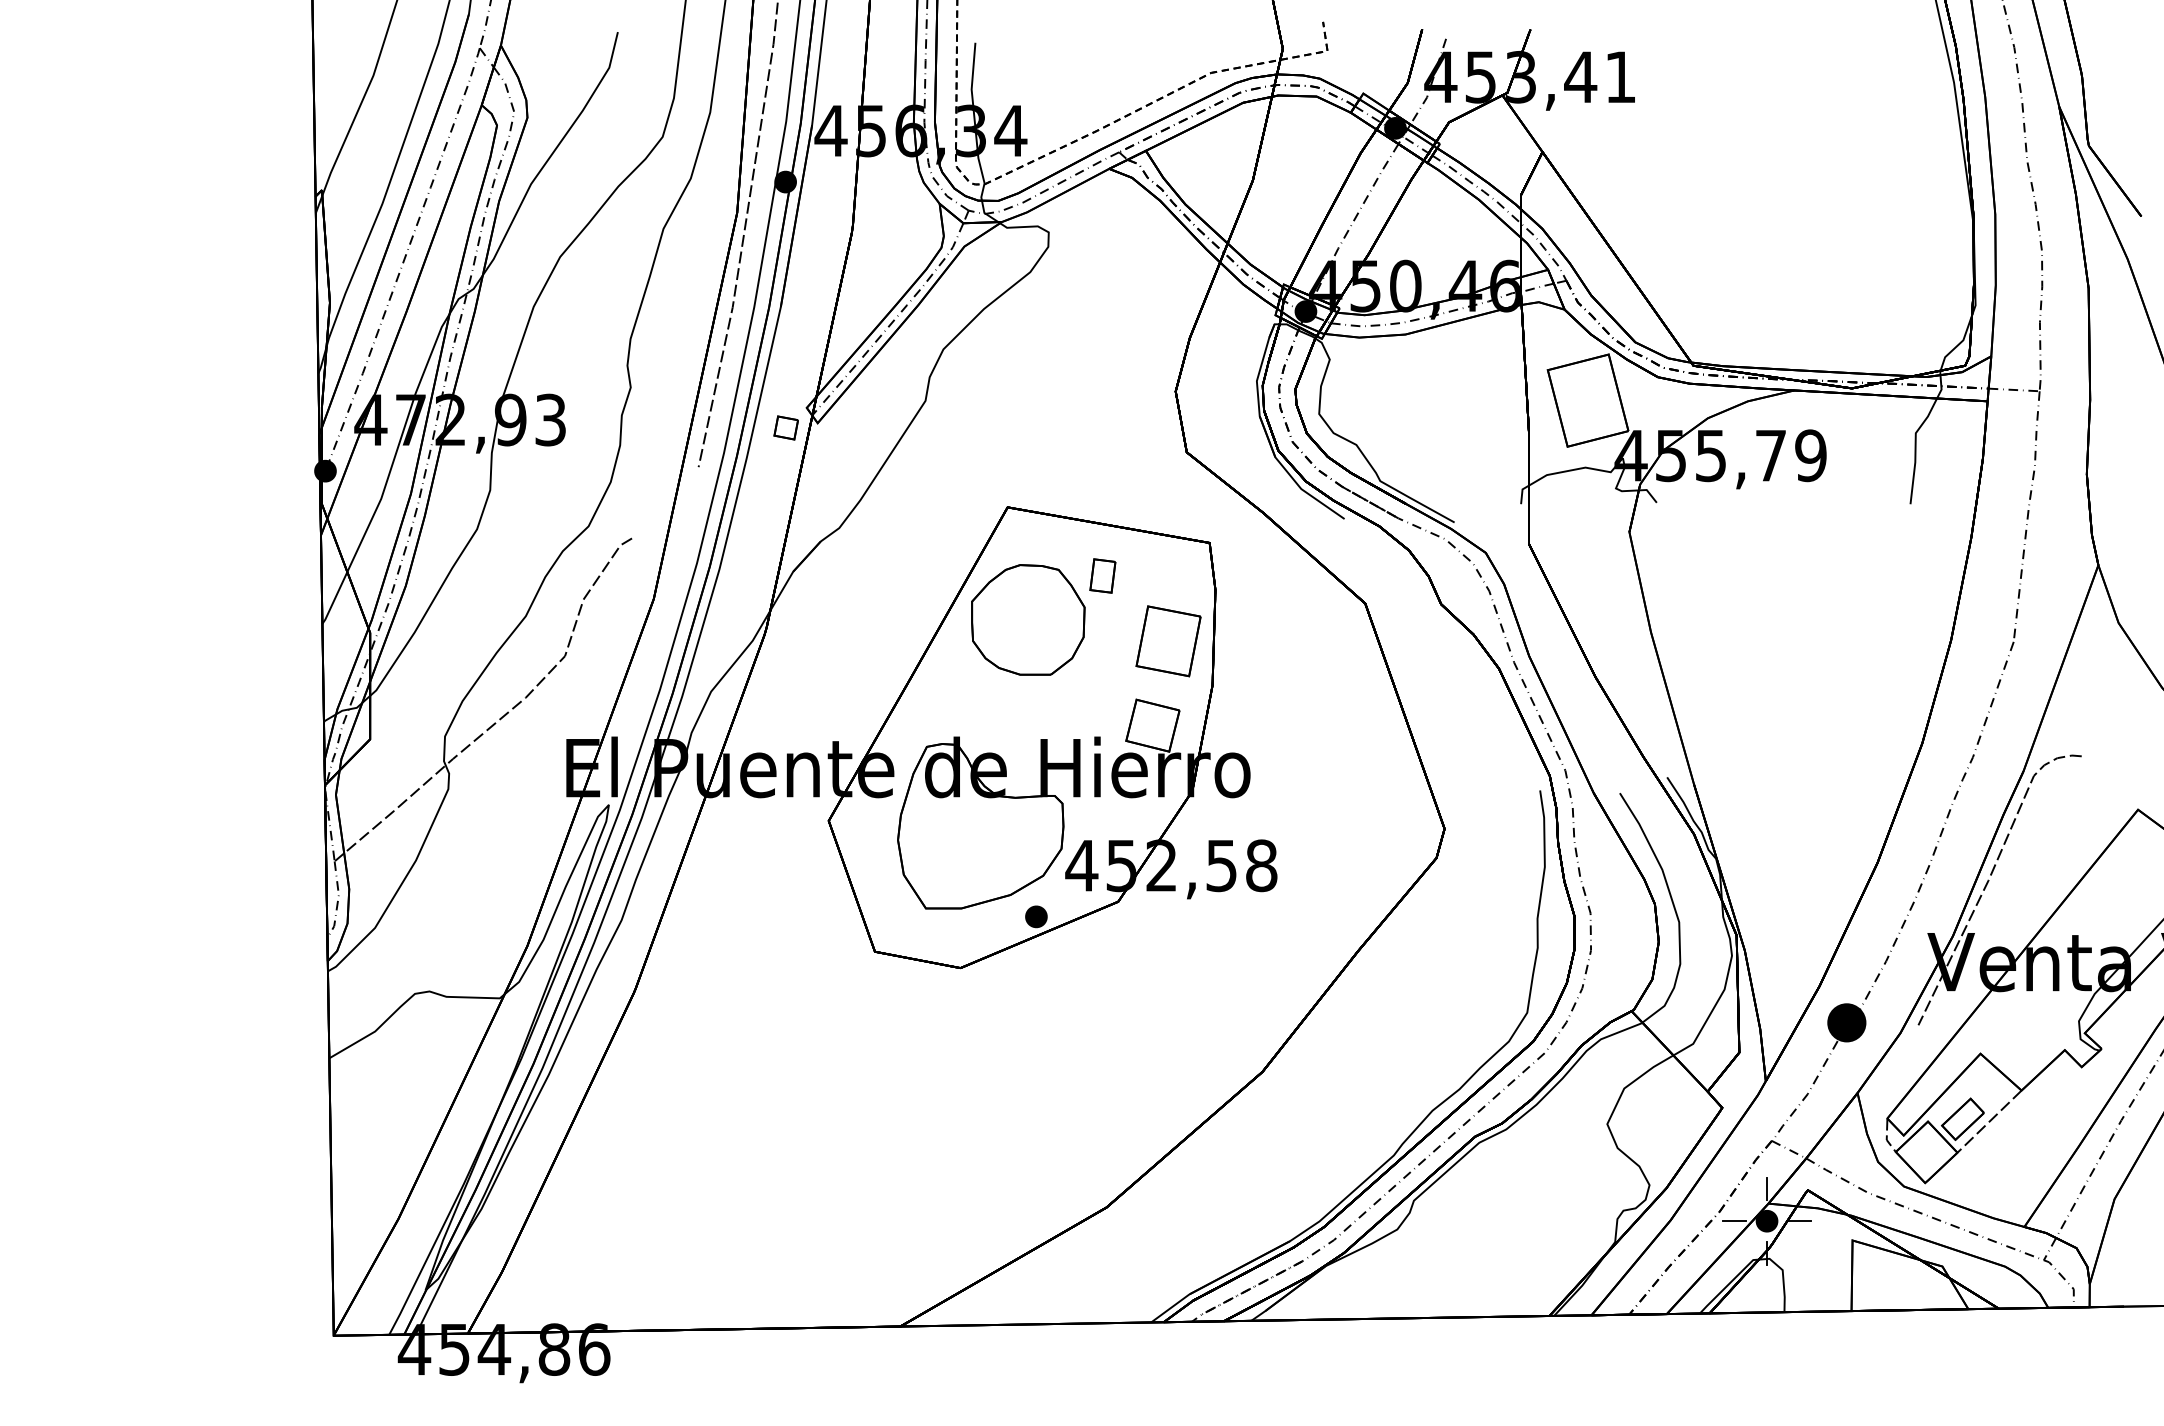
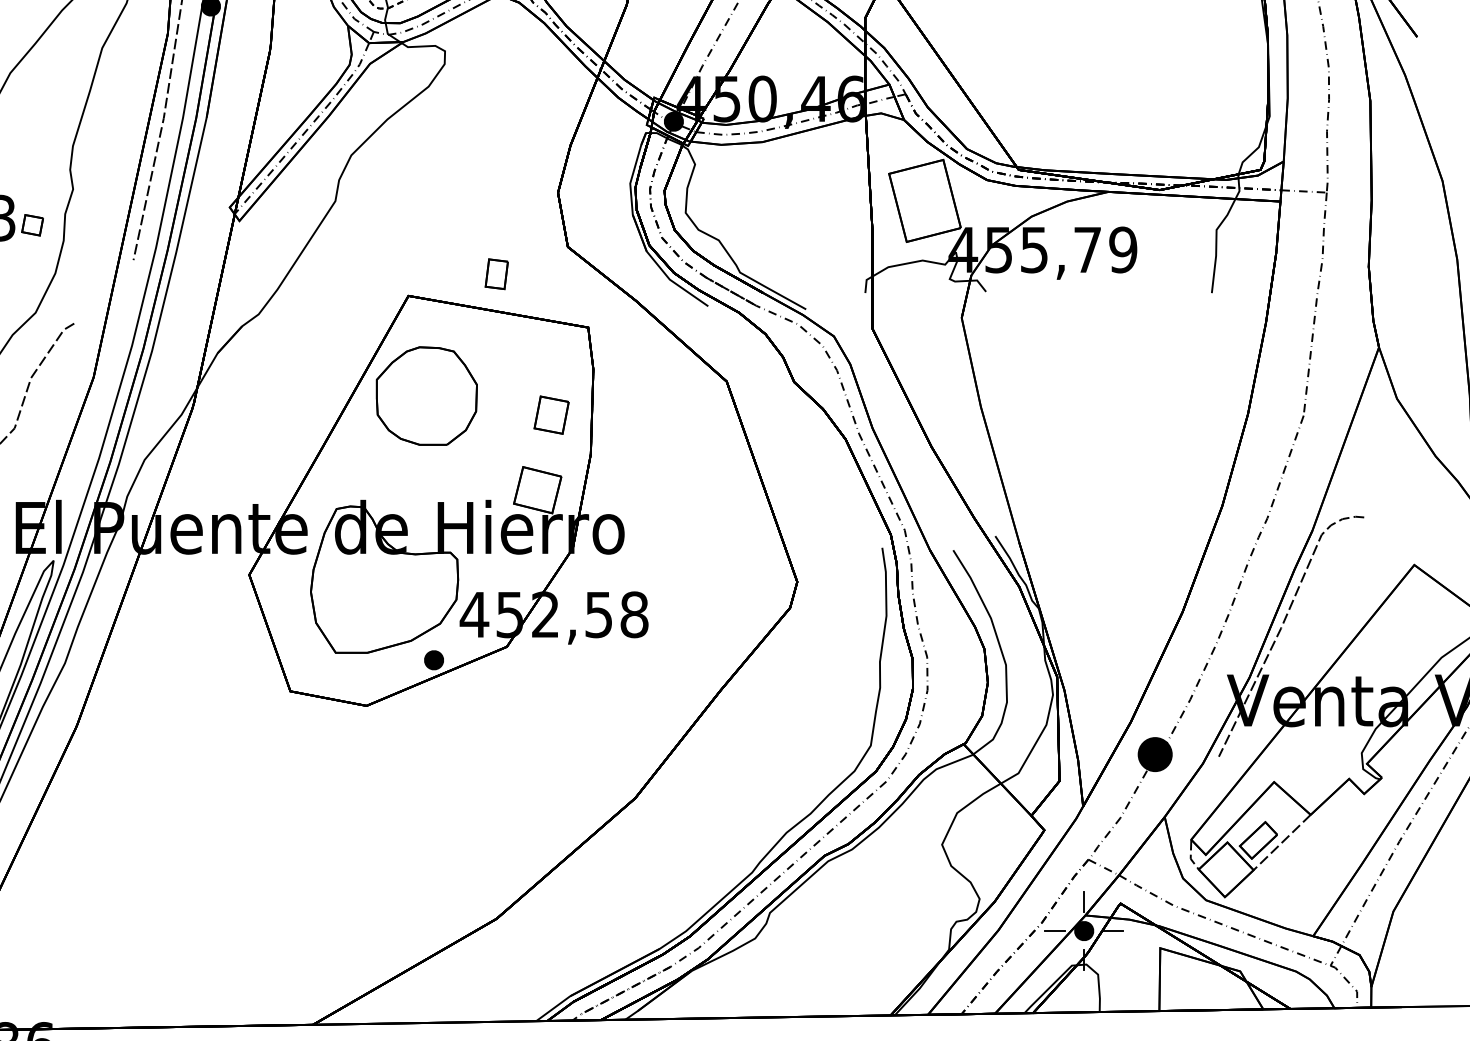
part: (785, 427) -> (31, 224), moved
part: (1102, 575) -> (496, 273), moved
part: (1168, 641) -> (551, 415), size x0.6

